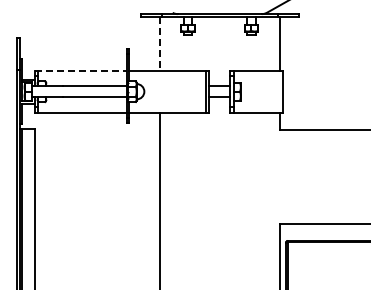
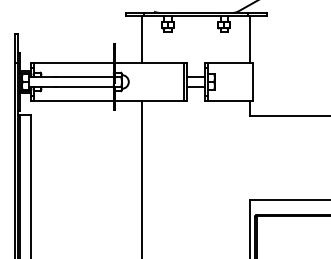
line: (159, 43) -> (142, 38), dashed -> solid
line: (81, 70) -> (72, 63), dashed -> solid

